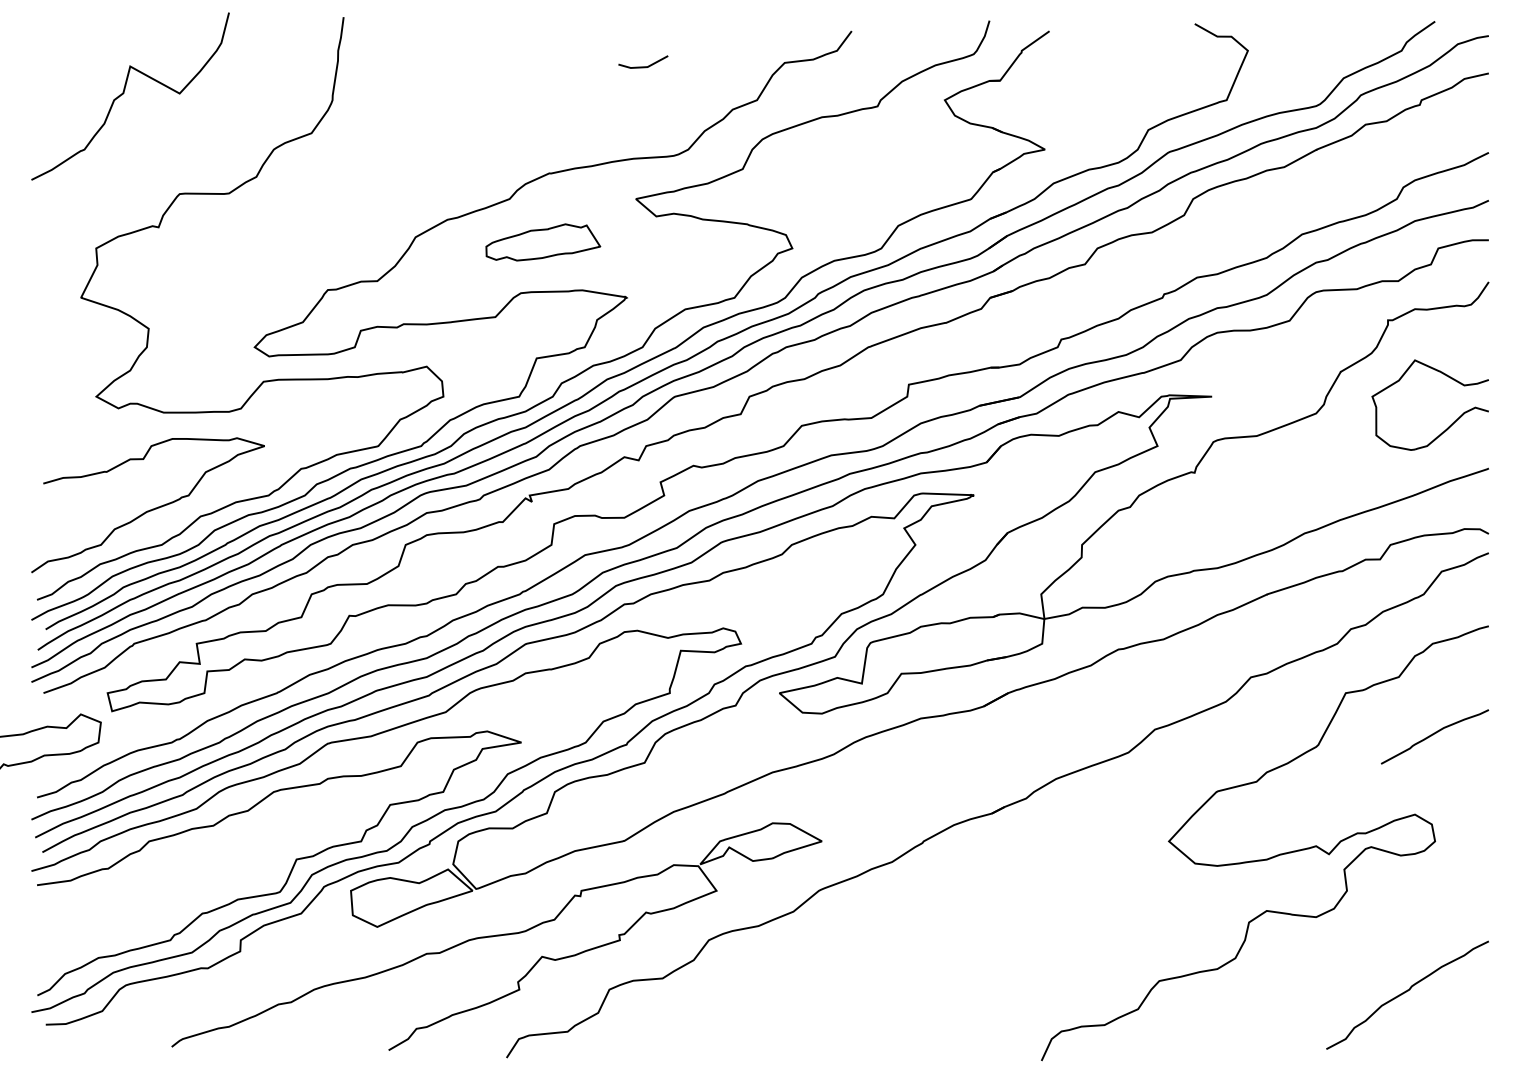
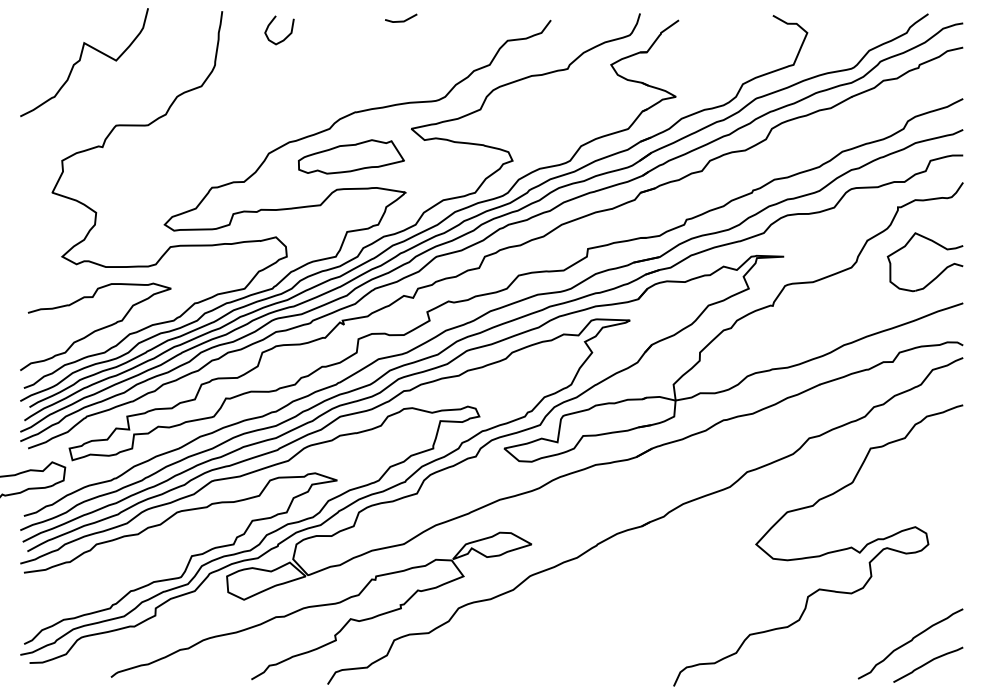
curve: (442, 56) -> (286, 36), added
line: (643, 65) -> (401, 20), moved
part: (543, 241) -> (351, 156), size x1.43
curve: (1435, 734) -> (928, 663), moved

